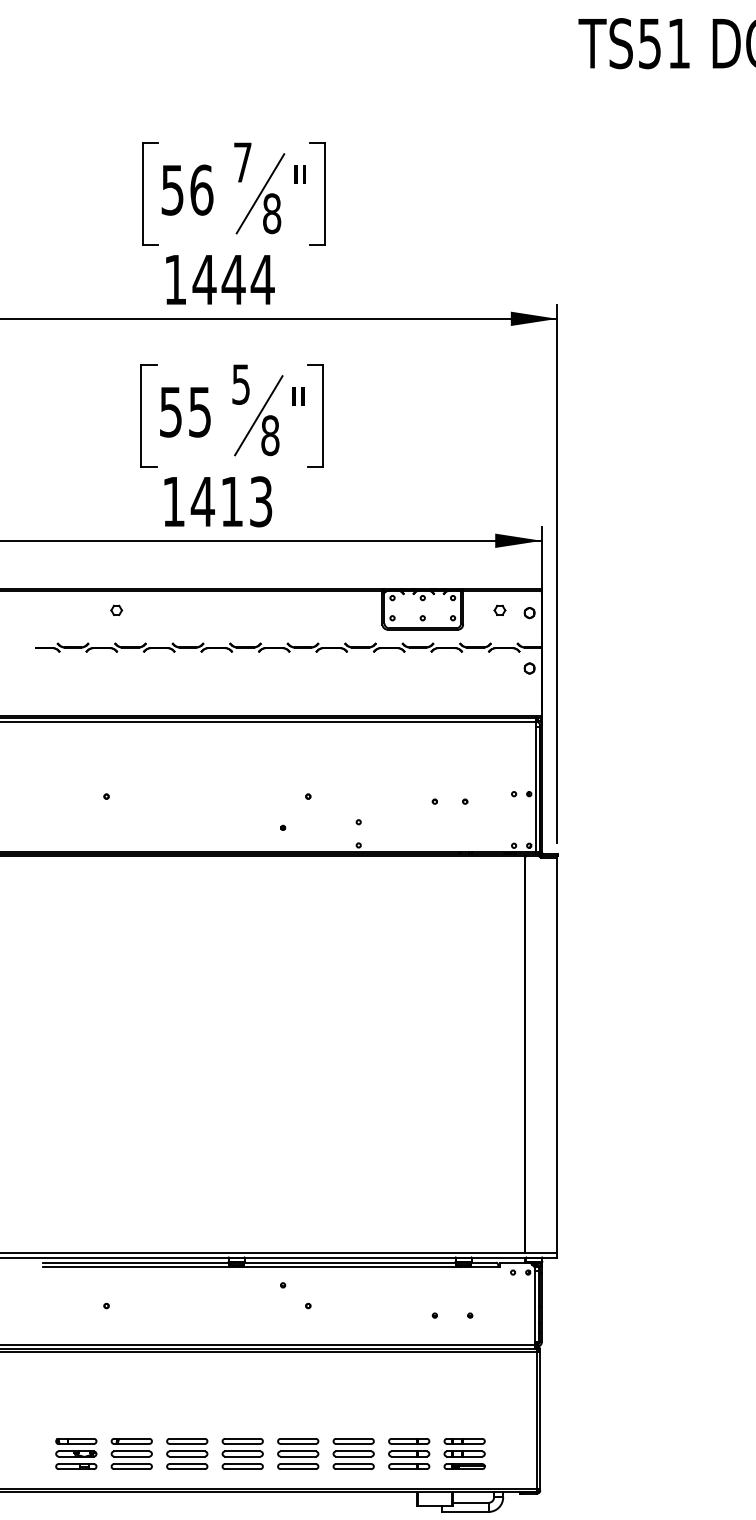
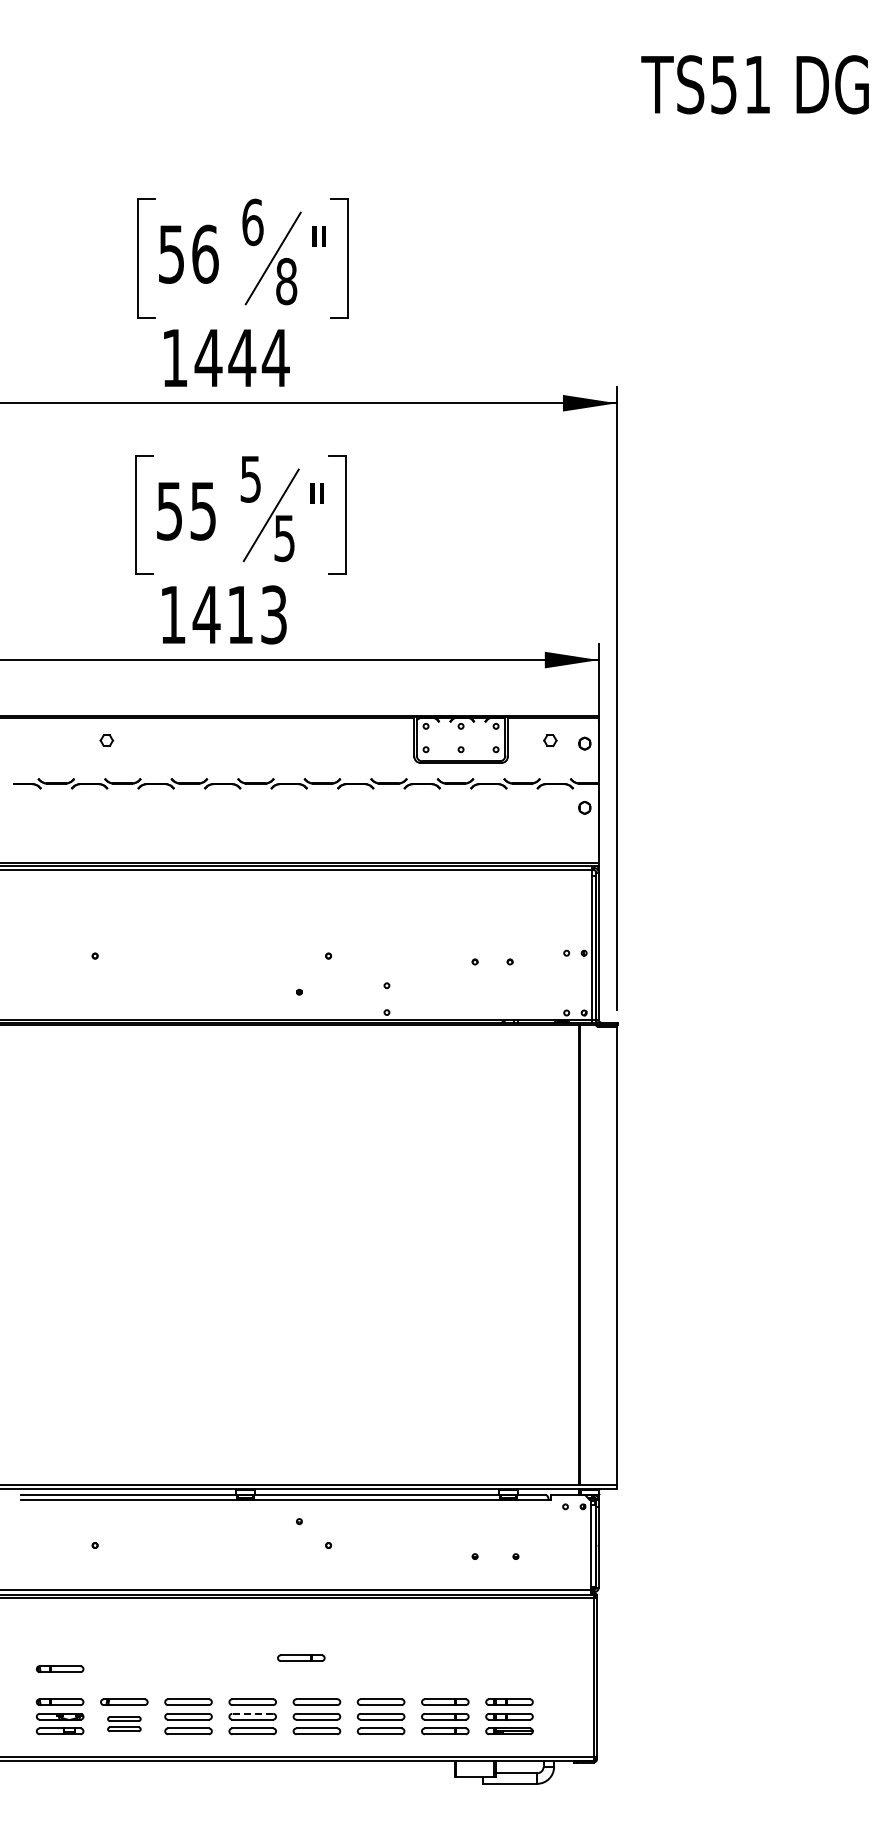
text: (242, 162) -> (252, 222), 7 -> 6
text: (270, 435) -> (284, 538), 8 -> 5
part: (284, 1402) -> (301, 1657), added
part: (75, 1412) -> (59, 1668), added
line: (242, 1451) -> (252, 1713), solid -> dashed
part: (131, 1460) -> (124, 1724), size x0.7

